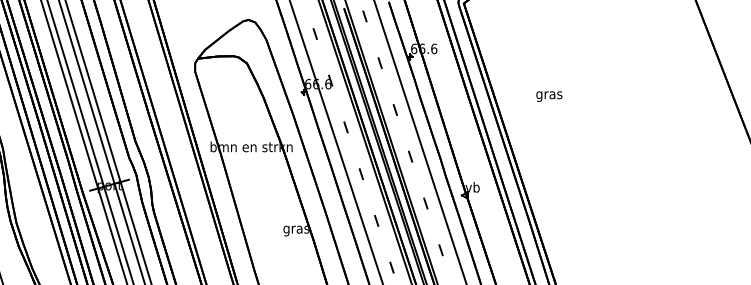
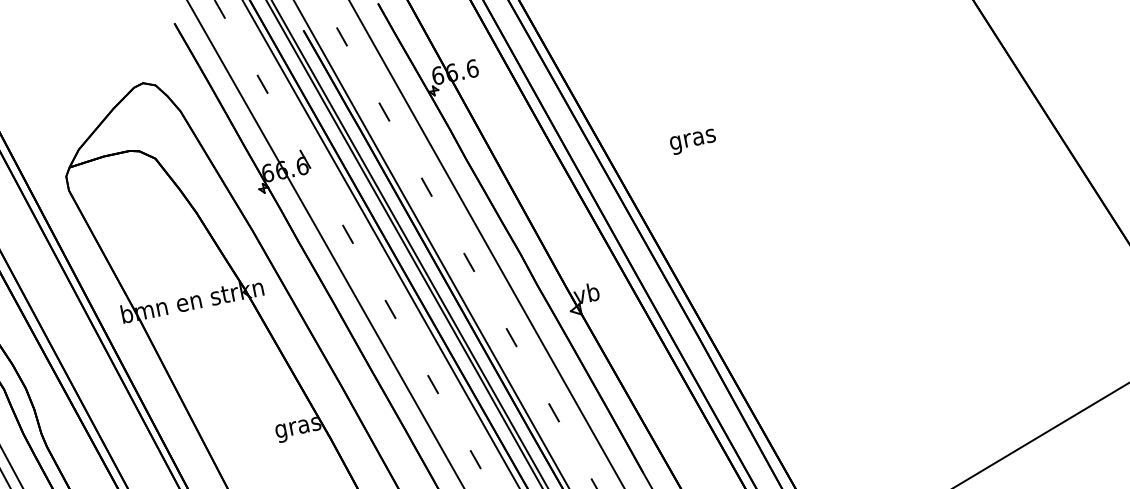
text: (549, 96) -> (693, 141), moved

